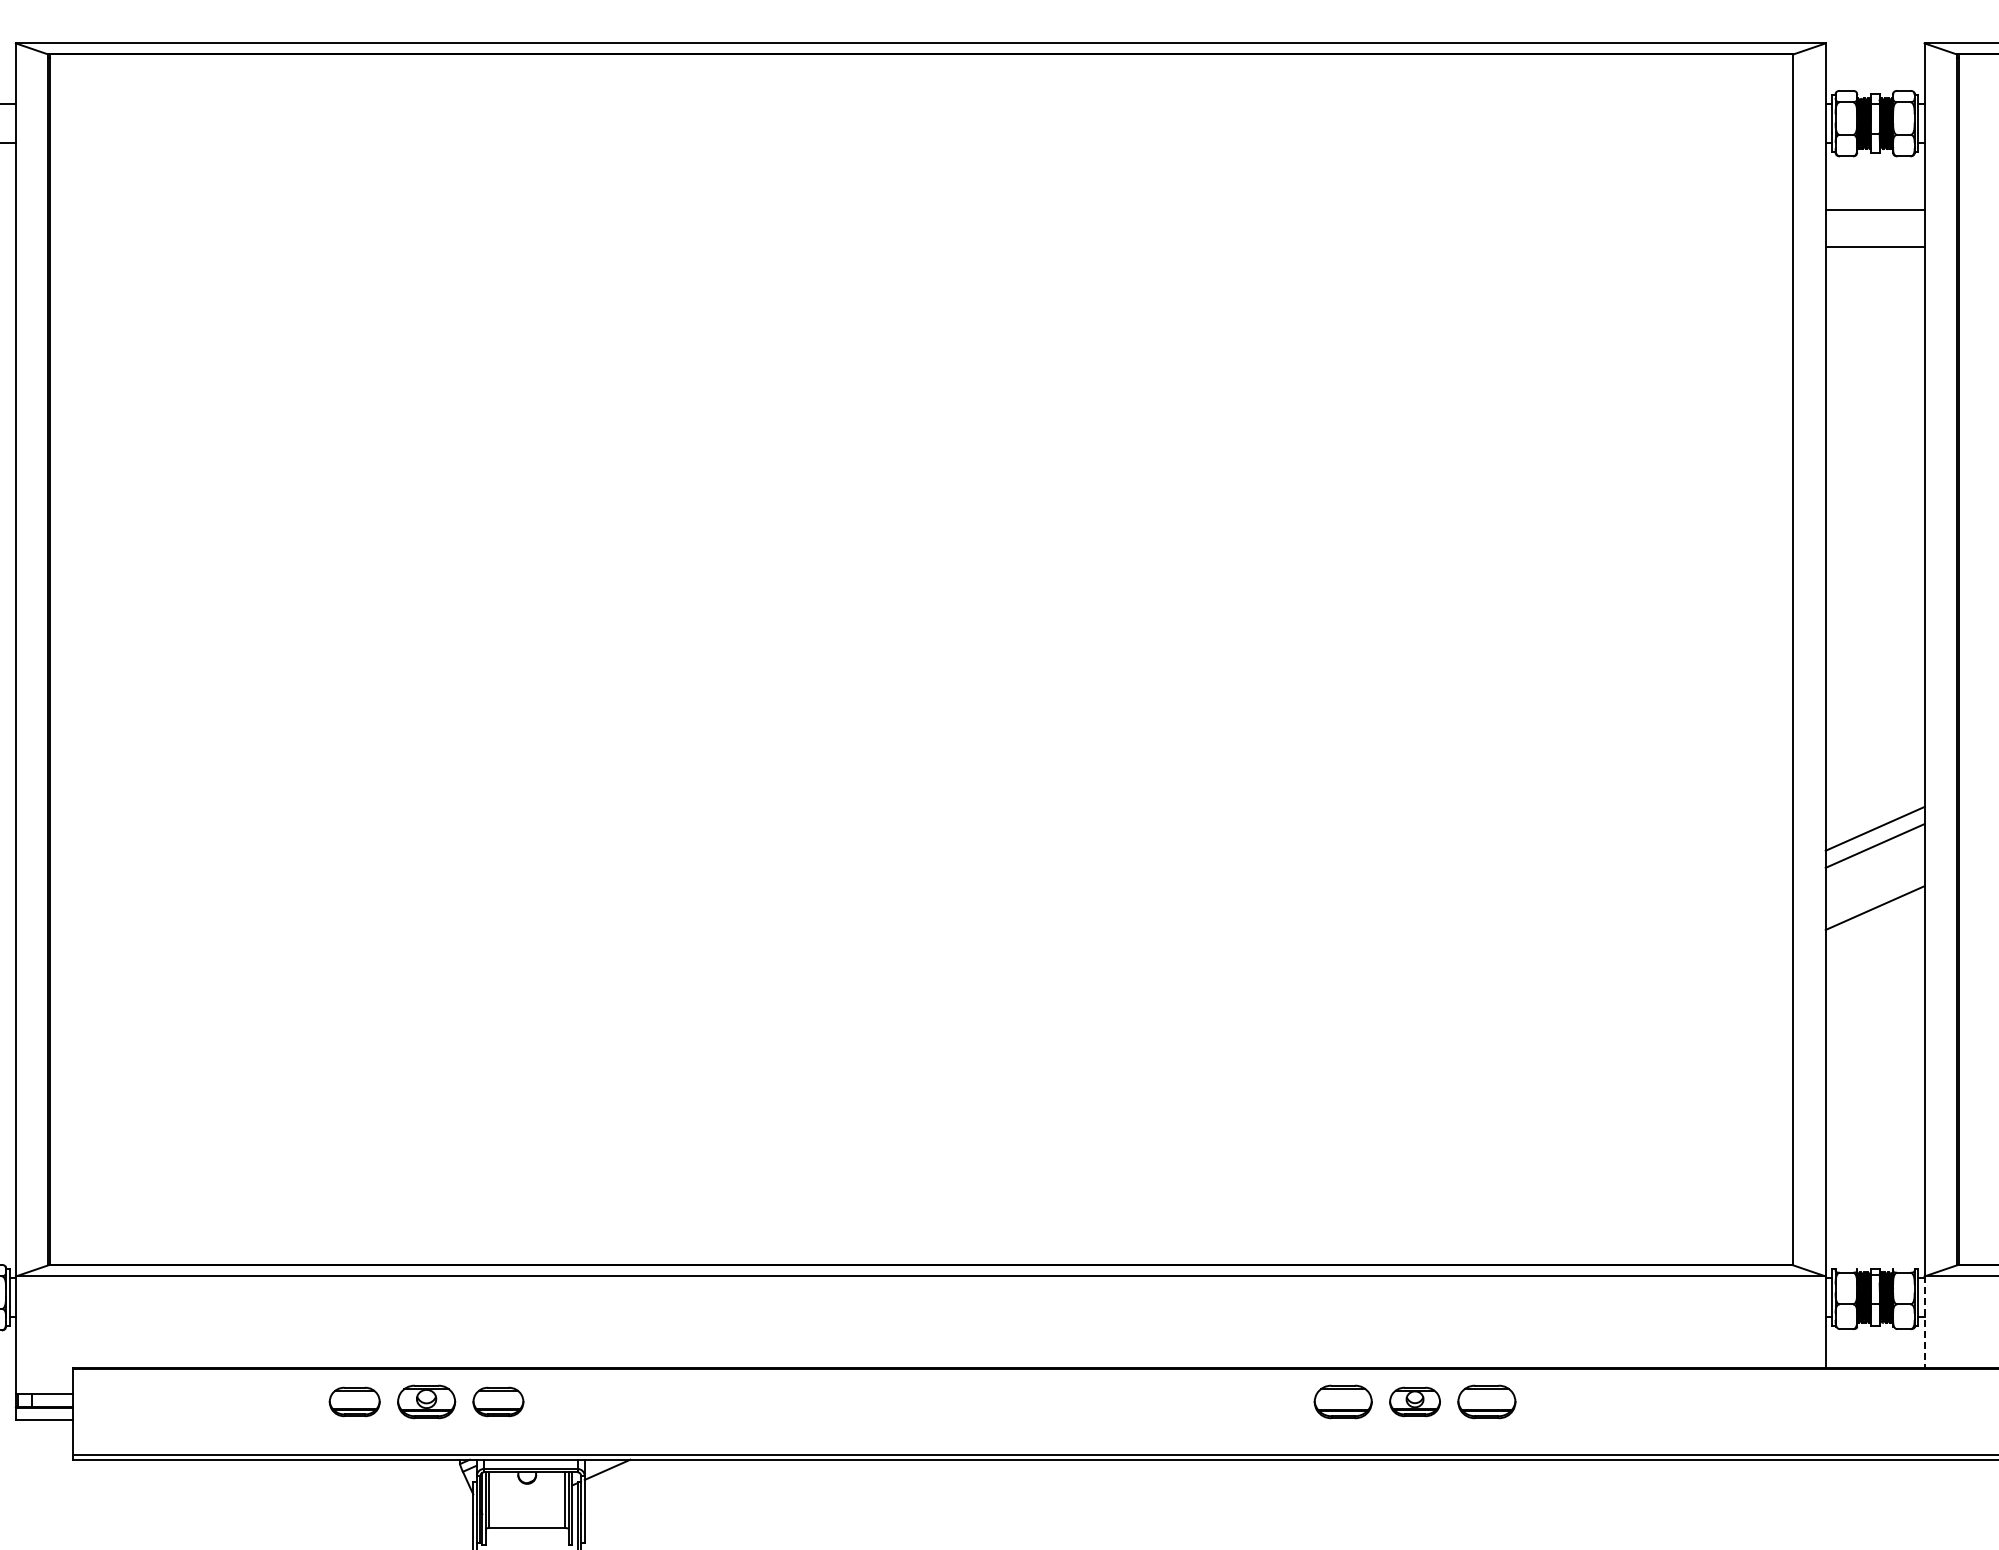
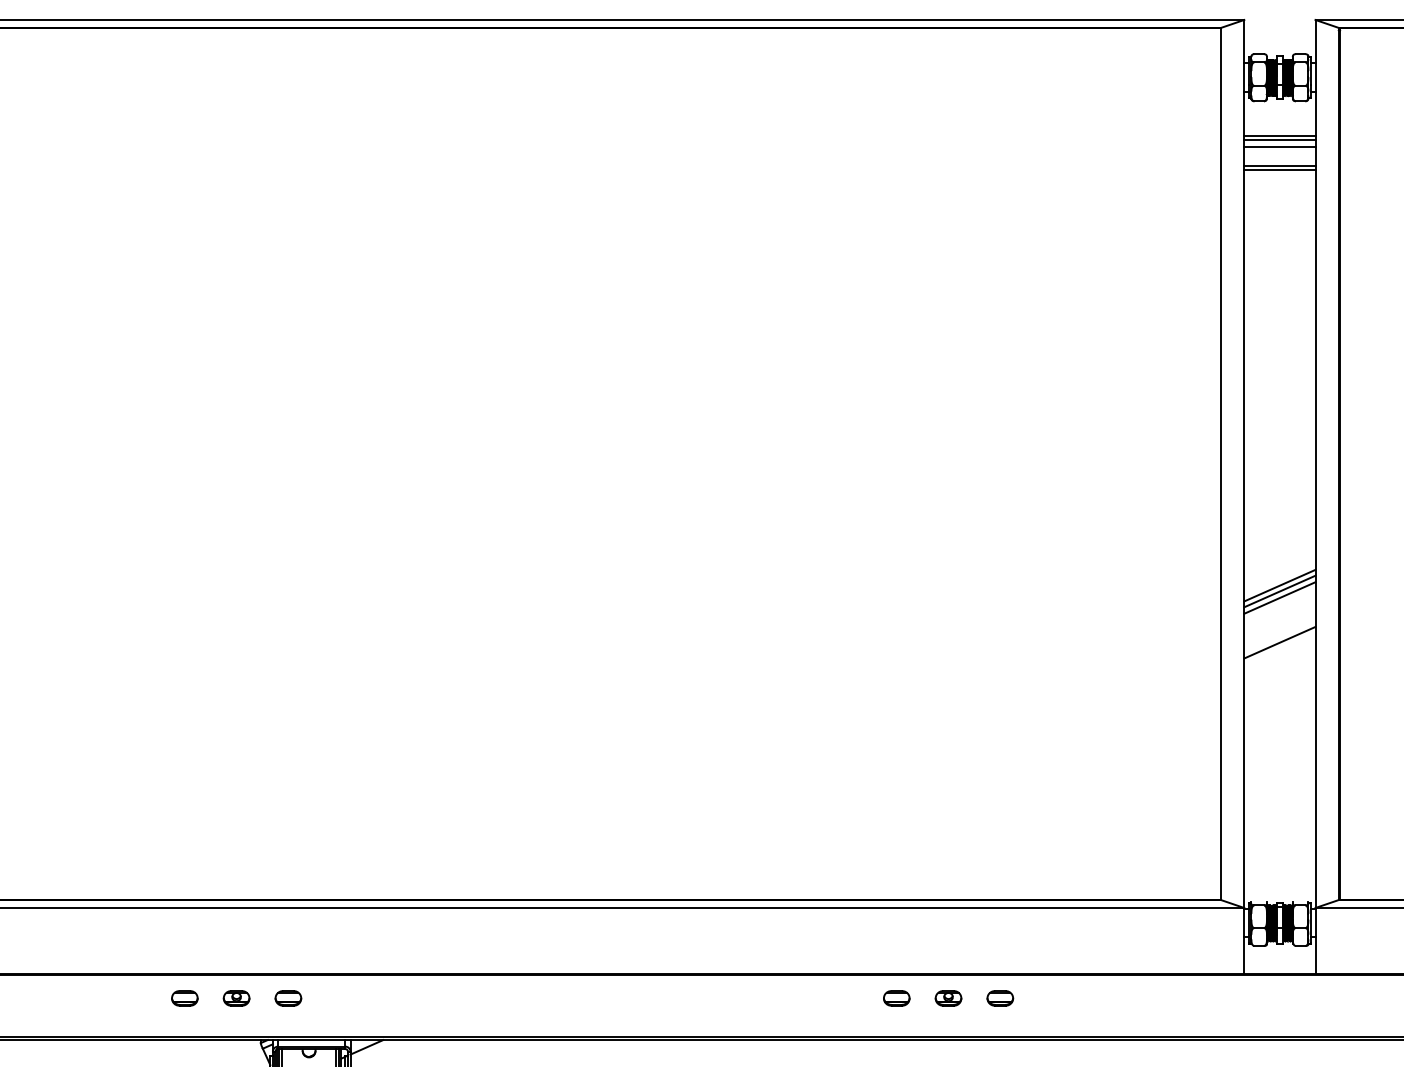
line: (1874, 204) -> (1279, 135), added
line: (1874, 219) -> (1279, 146), added
line: (1874, 251) -> (1279, 169), added
line: (1874, 836) -> (1279, 591), added
line: (1924, 1322) -> (1315, 941), dashed -> solid
part: (354, 1401) -> (184, 998), size x0.71
part: (426, 1401) -> (236, 998), size x0.62
part: (498, 1401) -> (288, 998), size x0.71
part: (1342, 1401) -> (896, 998), size x0.62
part: (1414, 1401) -> (948, 998), size x0.71
part: (1486, 1401) -> (1000, 998), size x0.62

